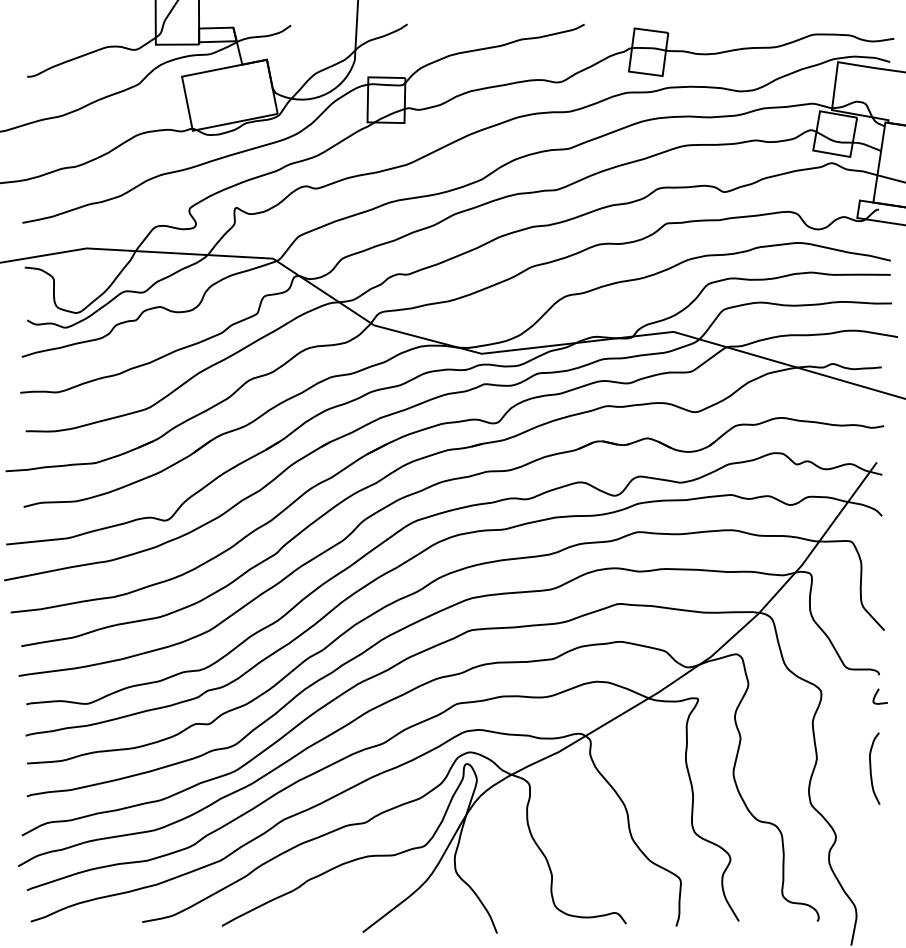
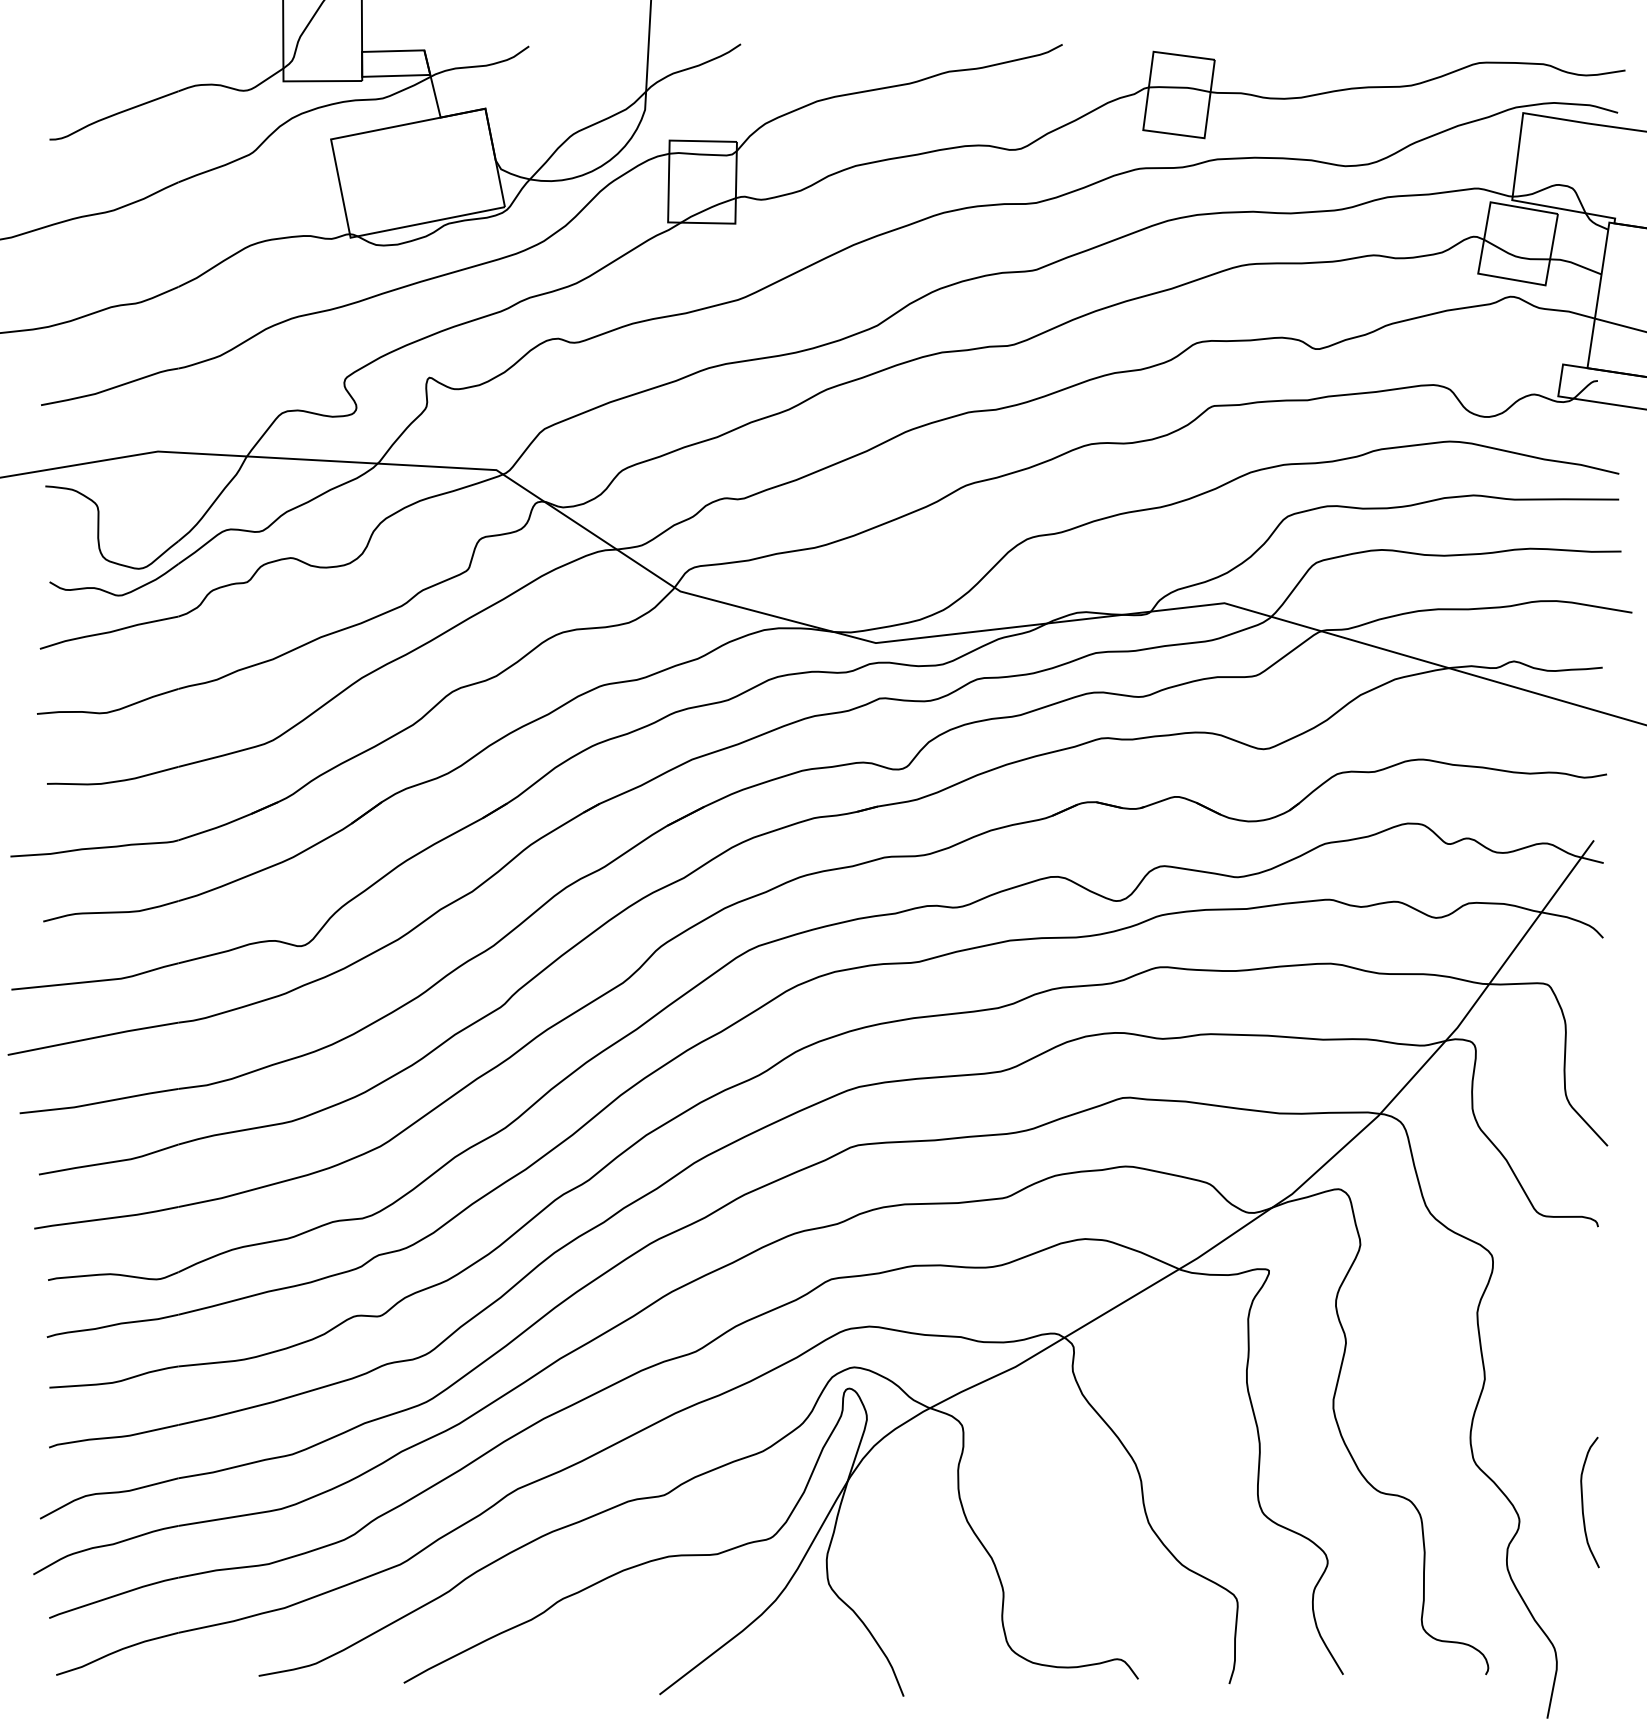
curve: (876, 695) -> (1593, 1264), removed
curve: (871, 768) -> (1584, 1502), moved

